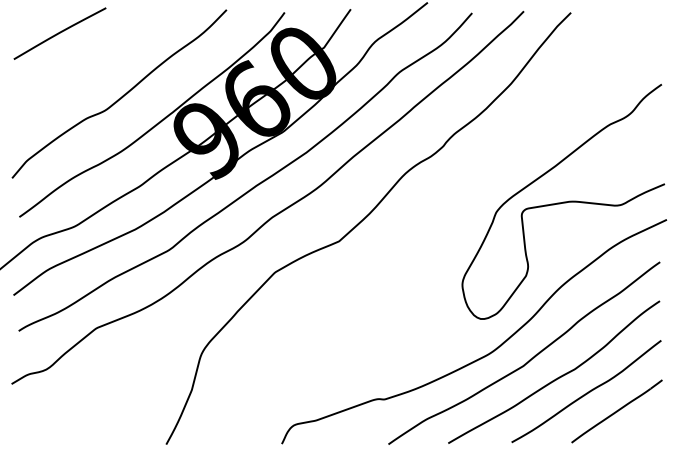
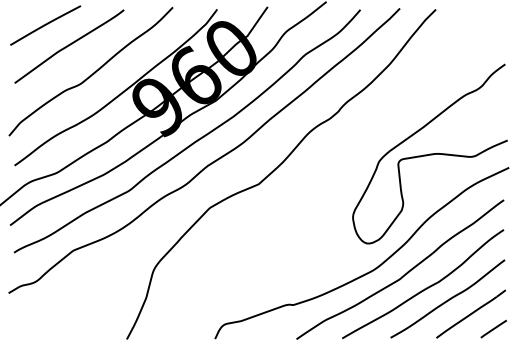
curve: (91, 60) -> (69, 46), added
line: (646, 430) -> (493, 328), added

